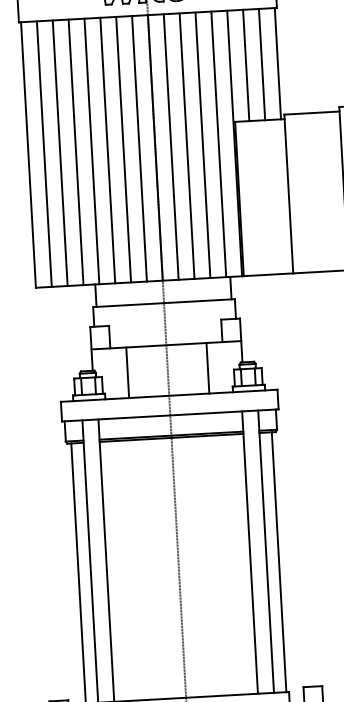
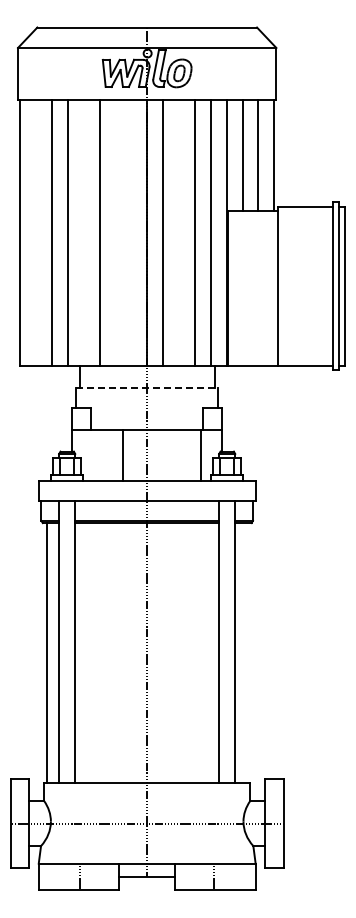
line: (186, 146) -> (178, 232), removed
line: (139, 148) -> (131, 232), removed
line: (123, 149) -> (115, 232), removed
line: (91, 151) -> (83, 232), removed
line: (44, 153) -> (36, 232), removed
line: (164, 303) -> (147, 388), solid -> dashed
line: (208, 368) -> (201, 455), moved
line: (128, 372) -> (123, 455), moved
line: (278, 562) -> (247, 653), removed

